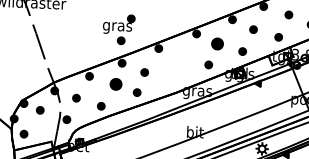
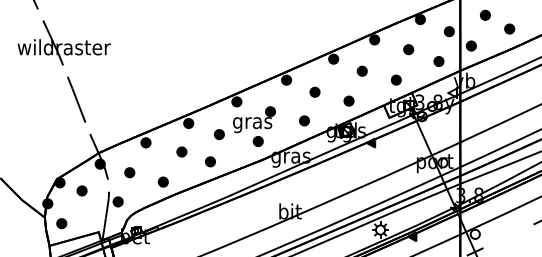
part: (118, 29) -> (254, 126), moved
part: (217, 43) -> (314, 91), size x0.62
part: (115, 83) -> (181, 151), size x0.62

